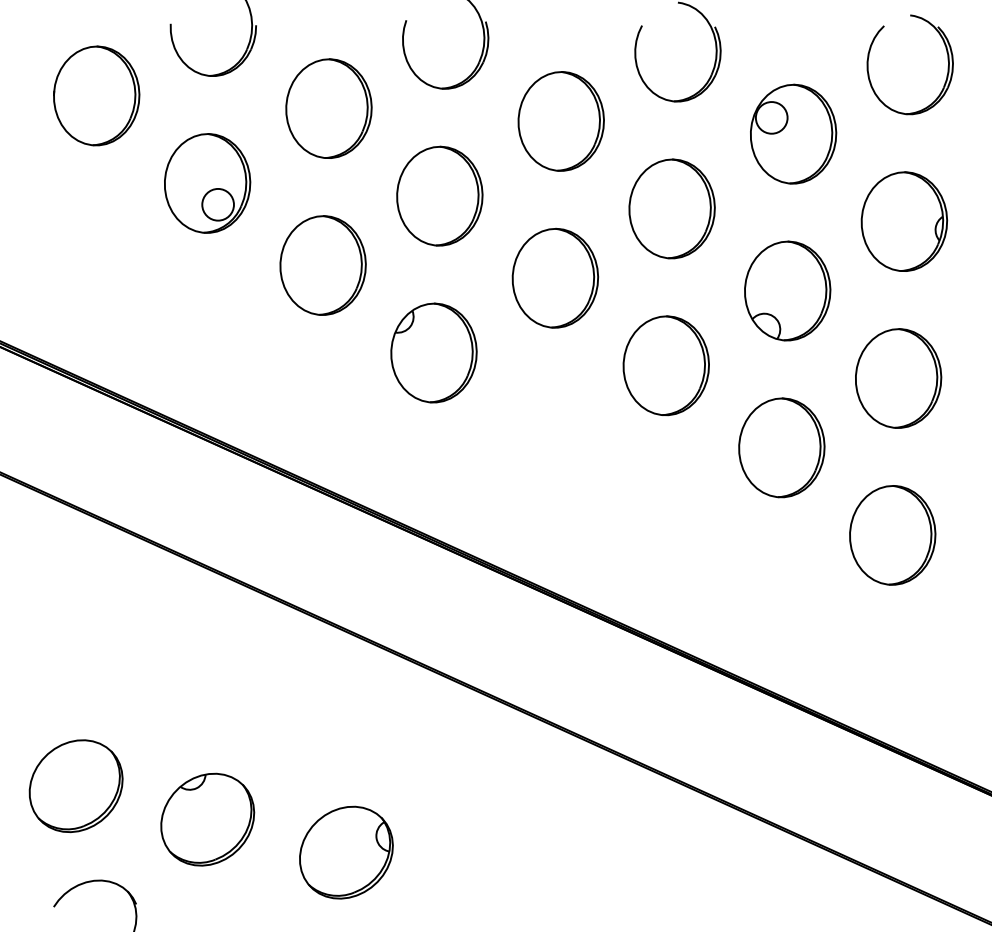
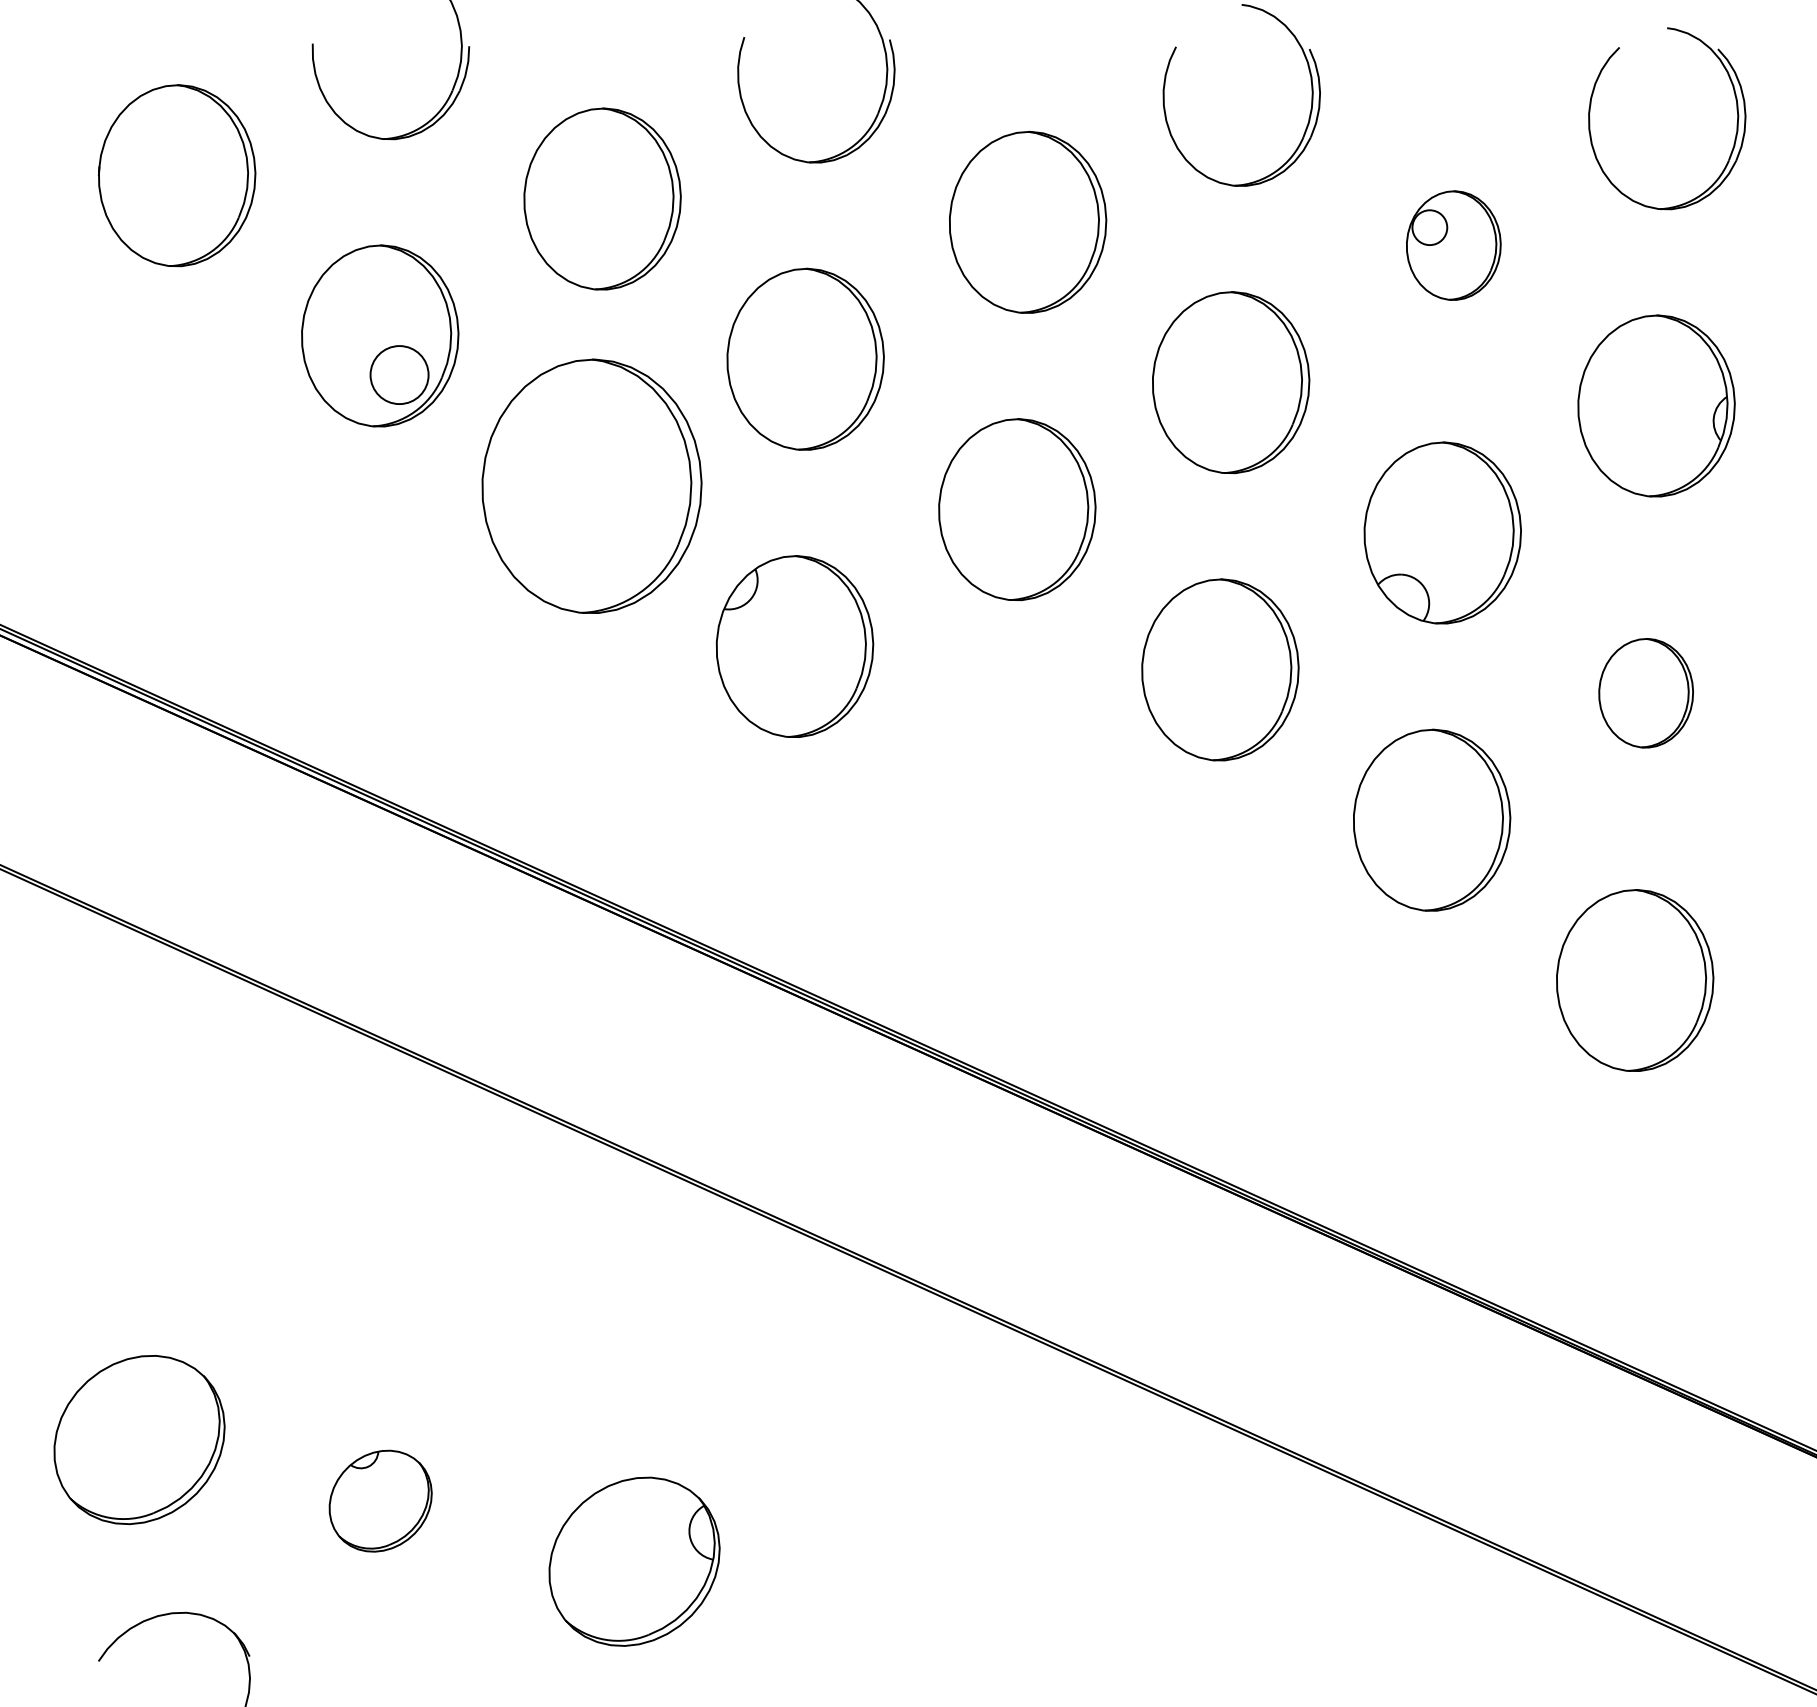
part: (793, 133) -> (1453, 244), size x0.6
part: (322, 265) -> (590, 486), size x1.4
part: (898, 378) -> (1645, 693), size x0.6
part: (207, 819) -> (380, 1500), size x0.6

